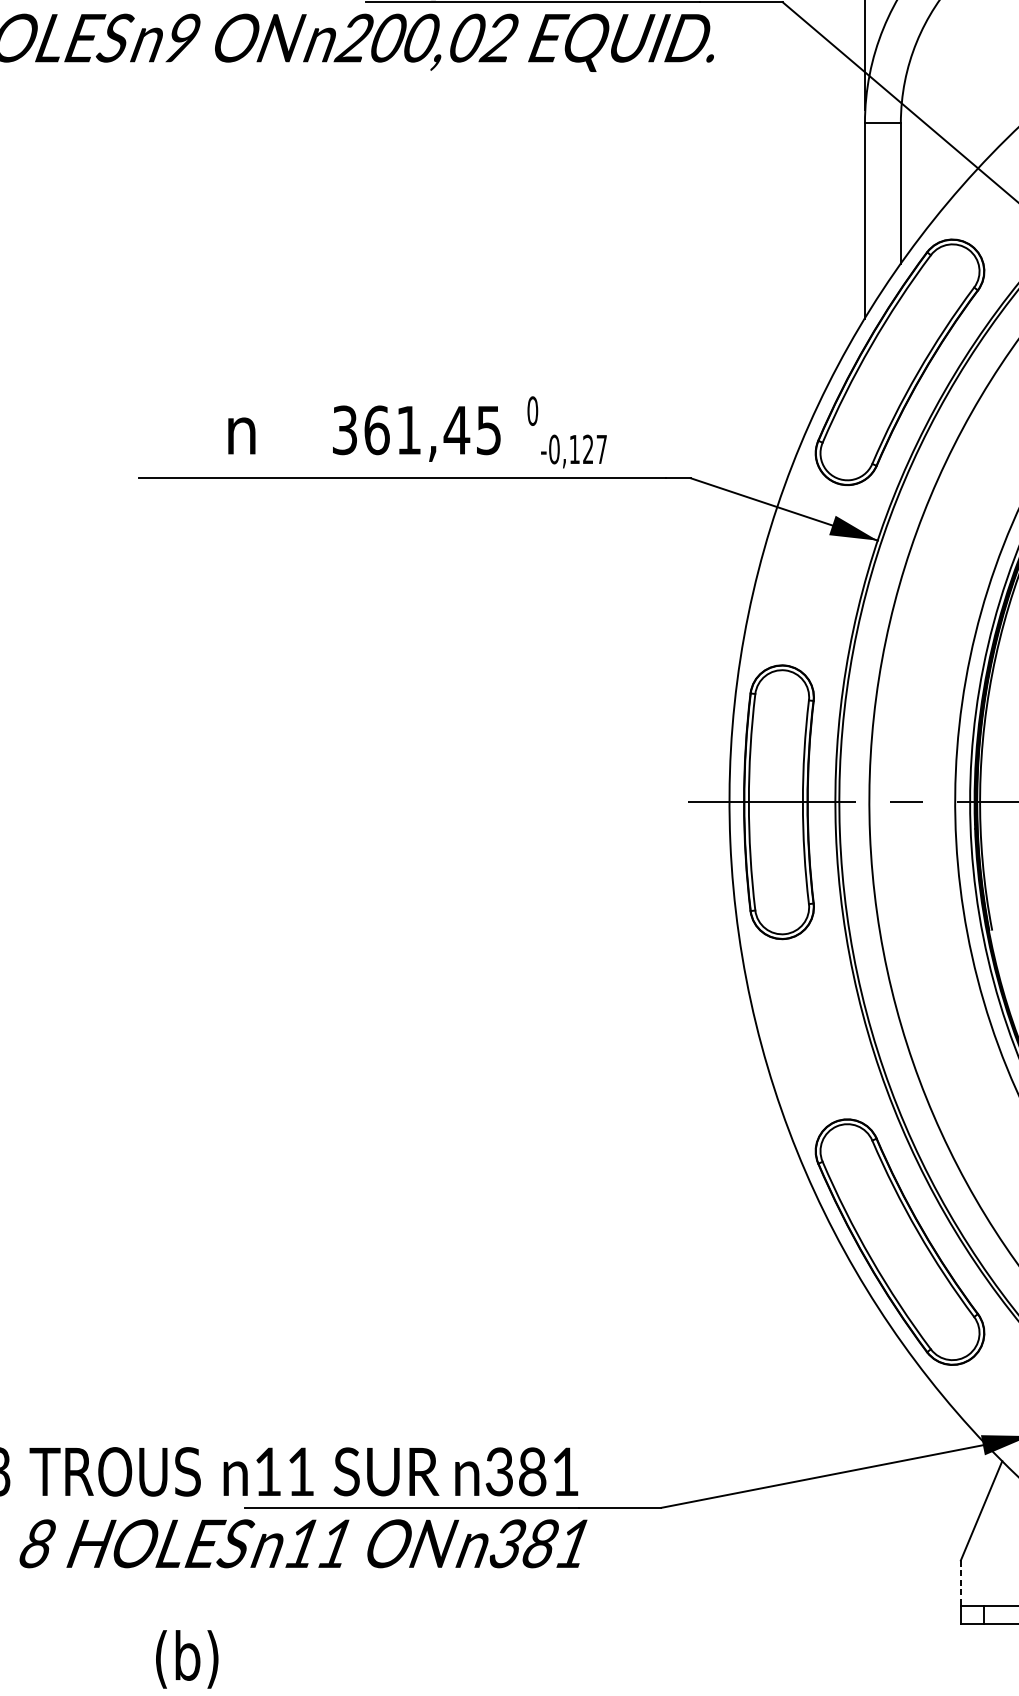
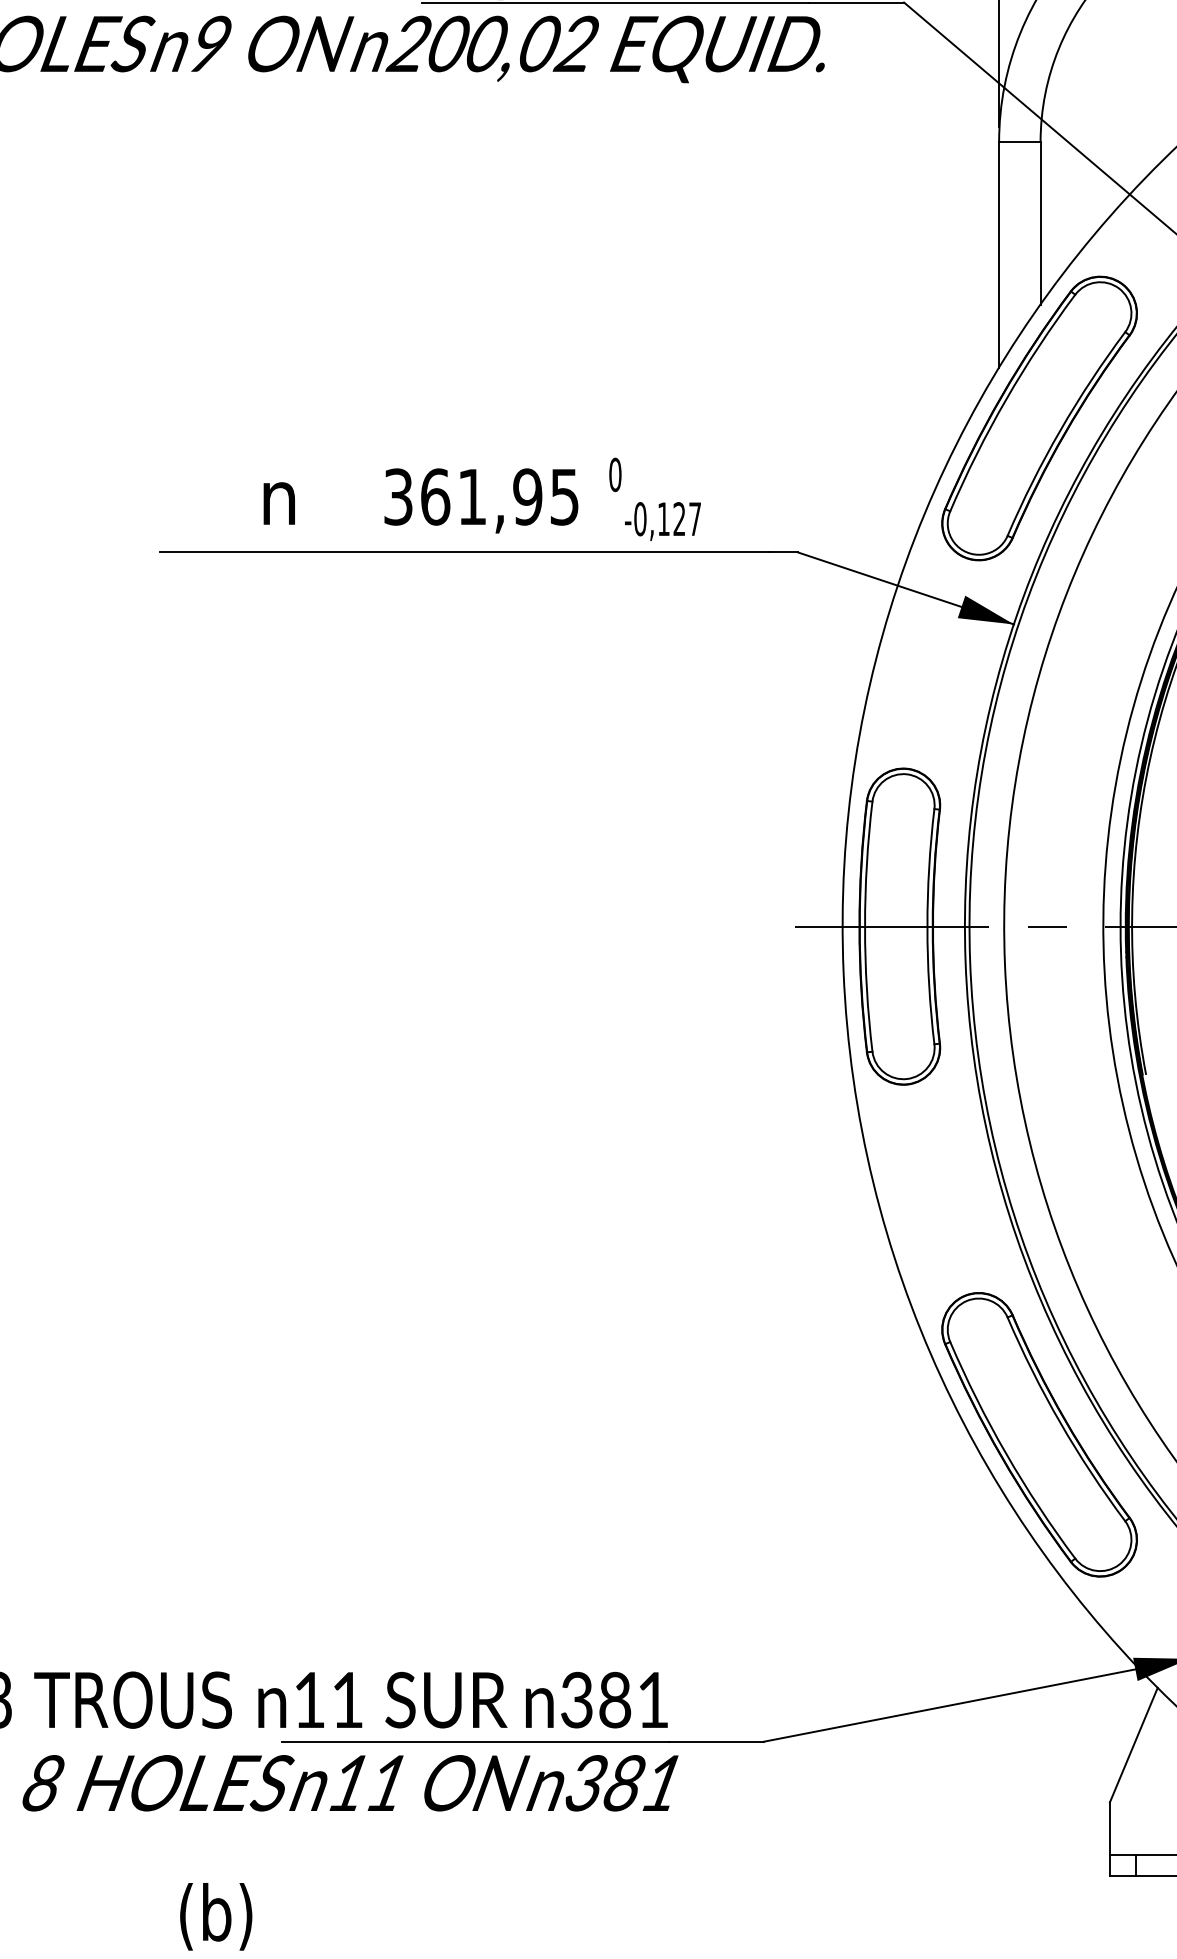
text: (456, 429) -> (527, 496), 361,45 -> 361,95
line: (960, 1583) -> (1109, 1829), dashed -> solid

